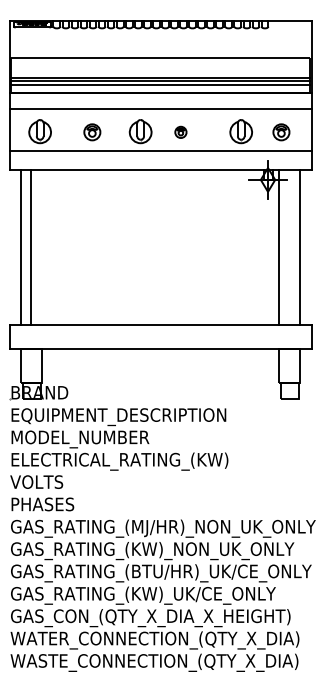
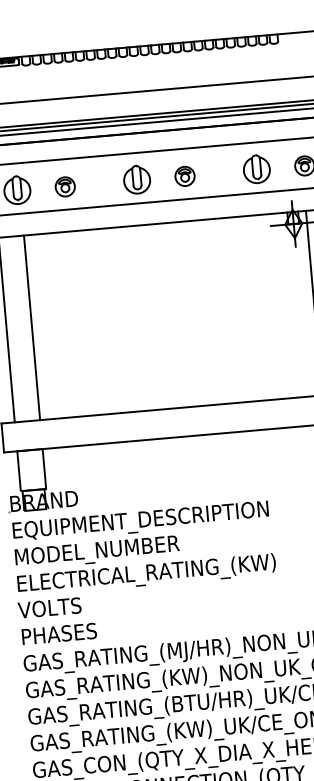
part: (92, 132) -> (65, 187), moved
part: (180, 132) -> (184, 176), size x1.43
line: (31, 246) -> (32, 326), moved

